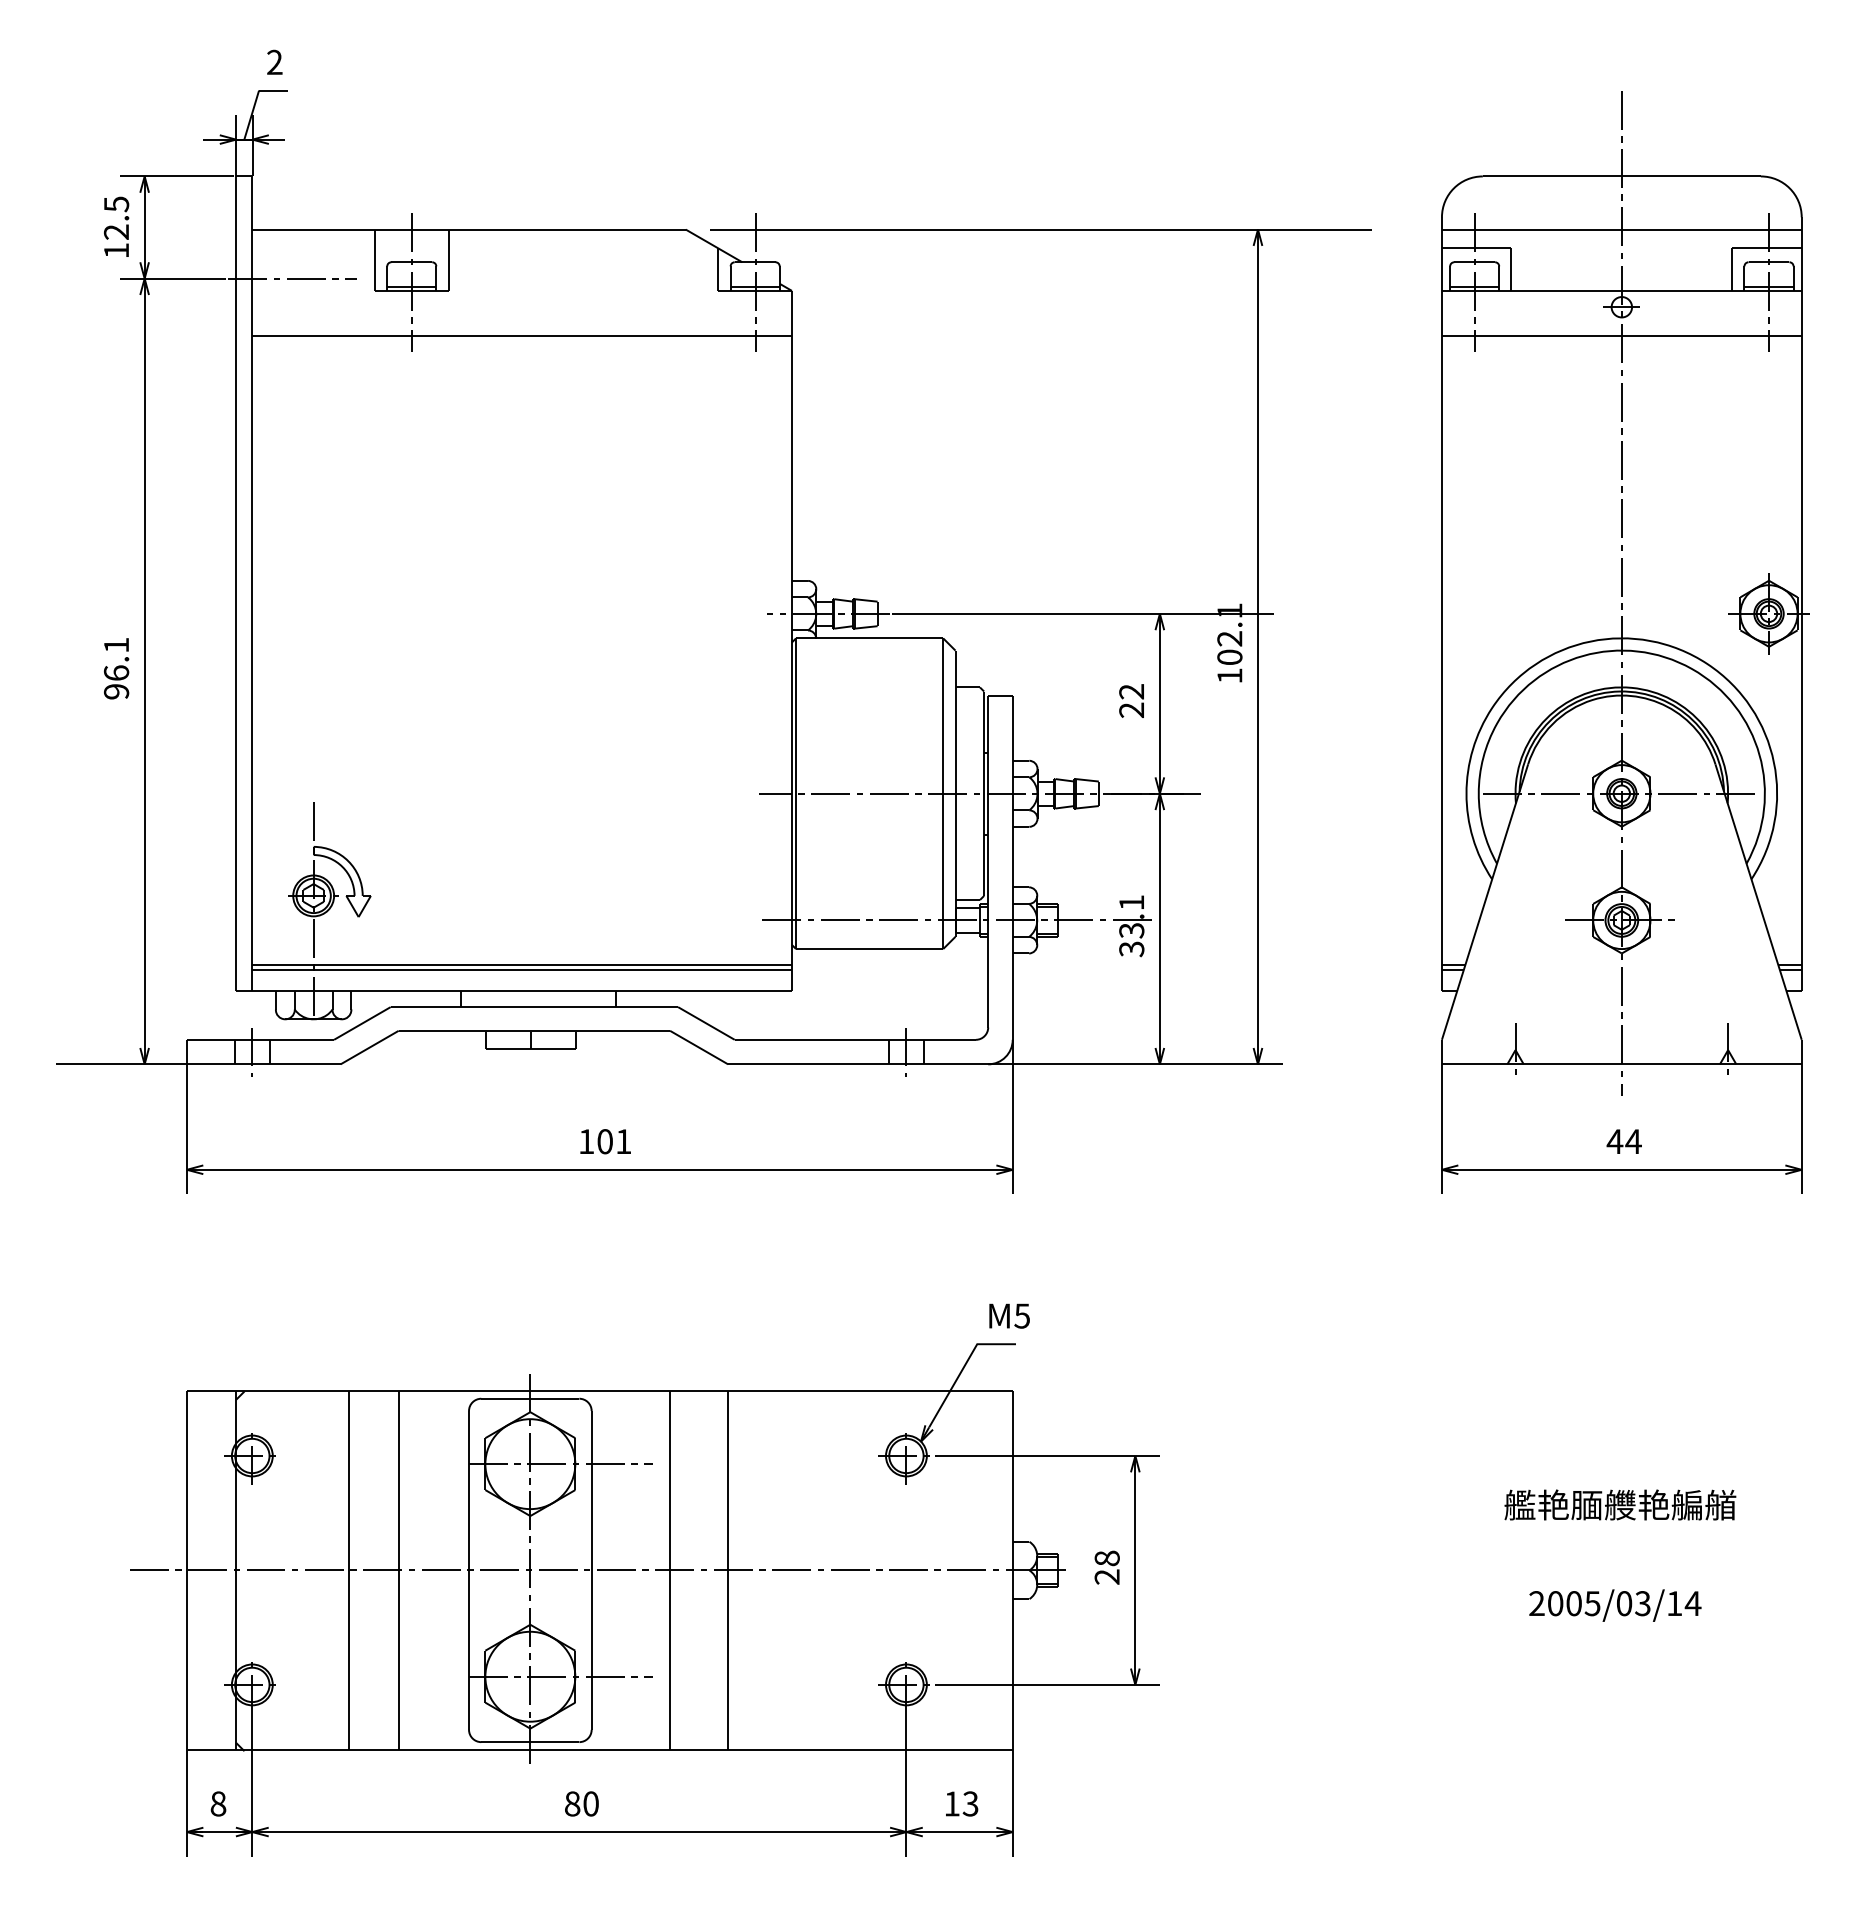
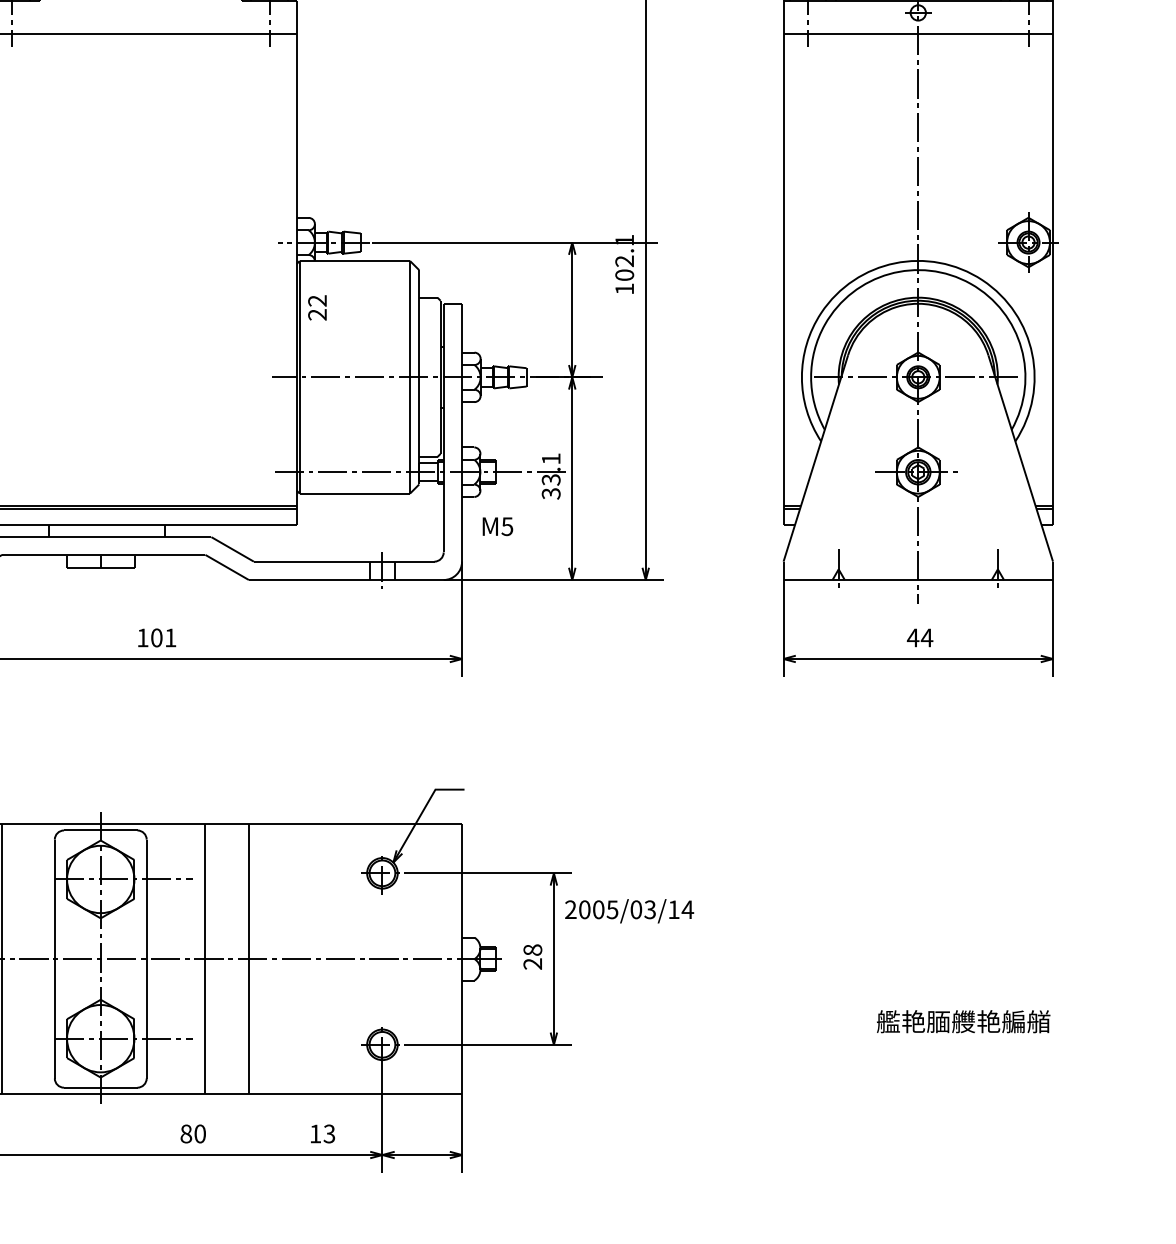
text: (1131, 700) -> (317, 307), moved
text: (1009, 1315) -> (497, 526), moved
text: (1620, 1504) -> (963, 1021), moved
text: (1615, 1605) -> (629, 911), moved
text: (581, 1803) -> (193, 1133), moved
text: (962, 1803) -> (323, 1133), moved

